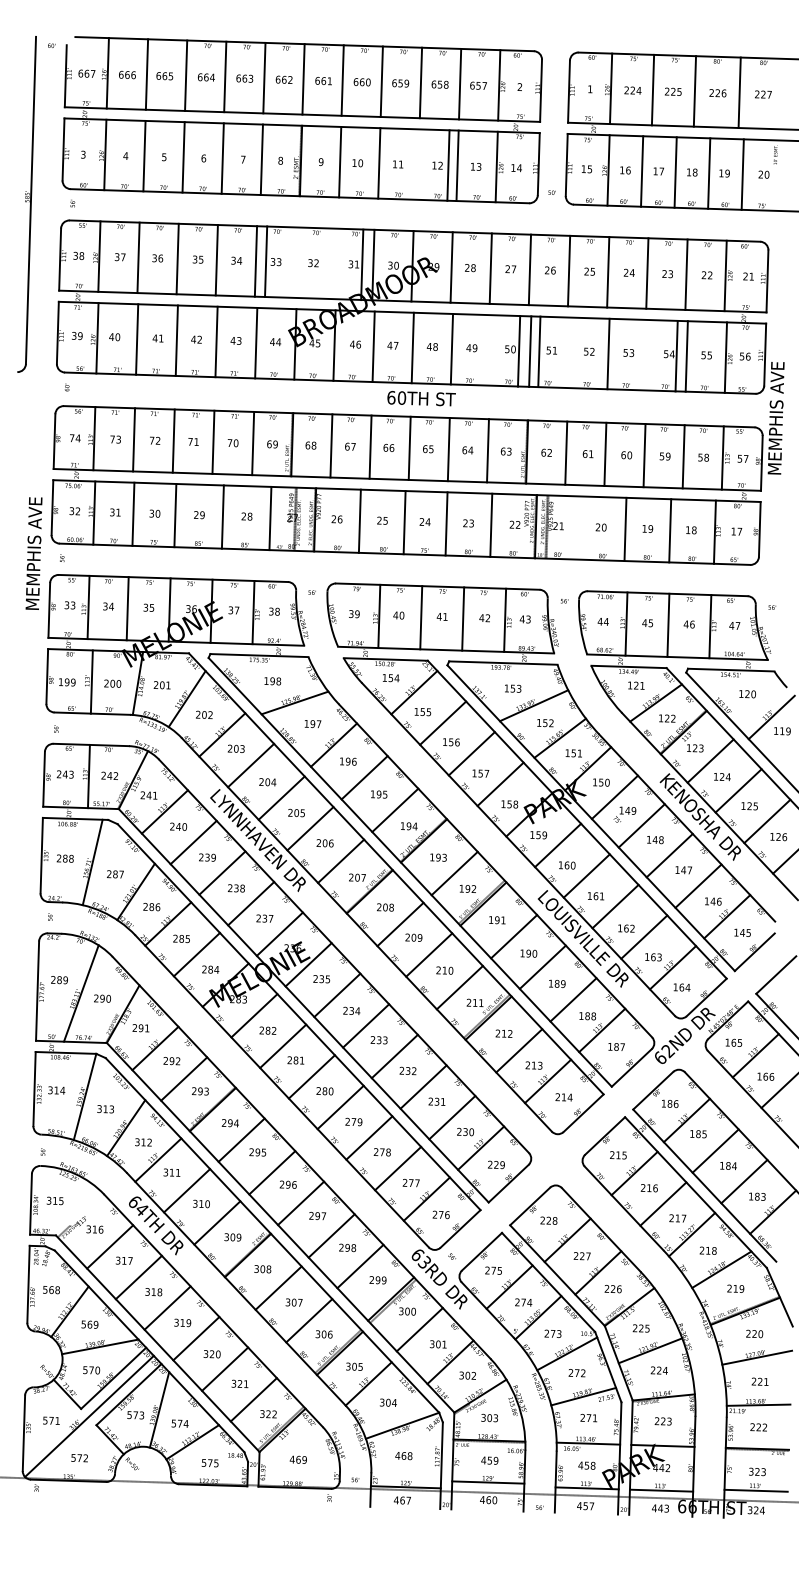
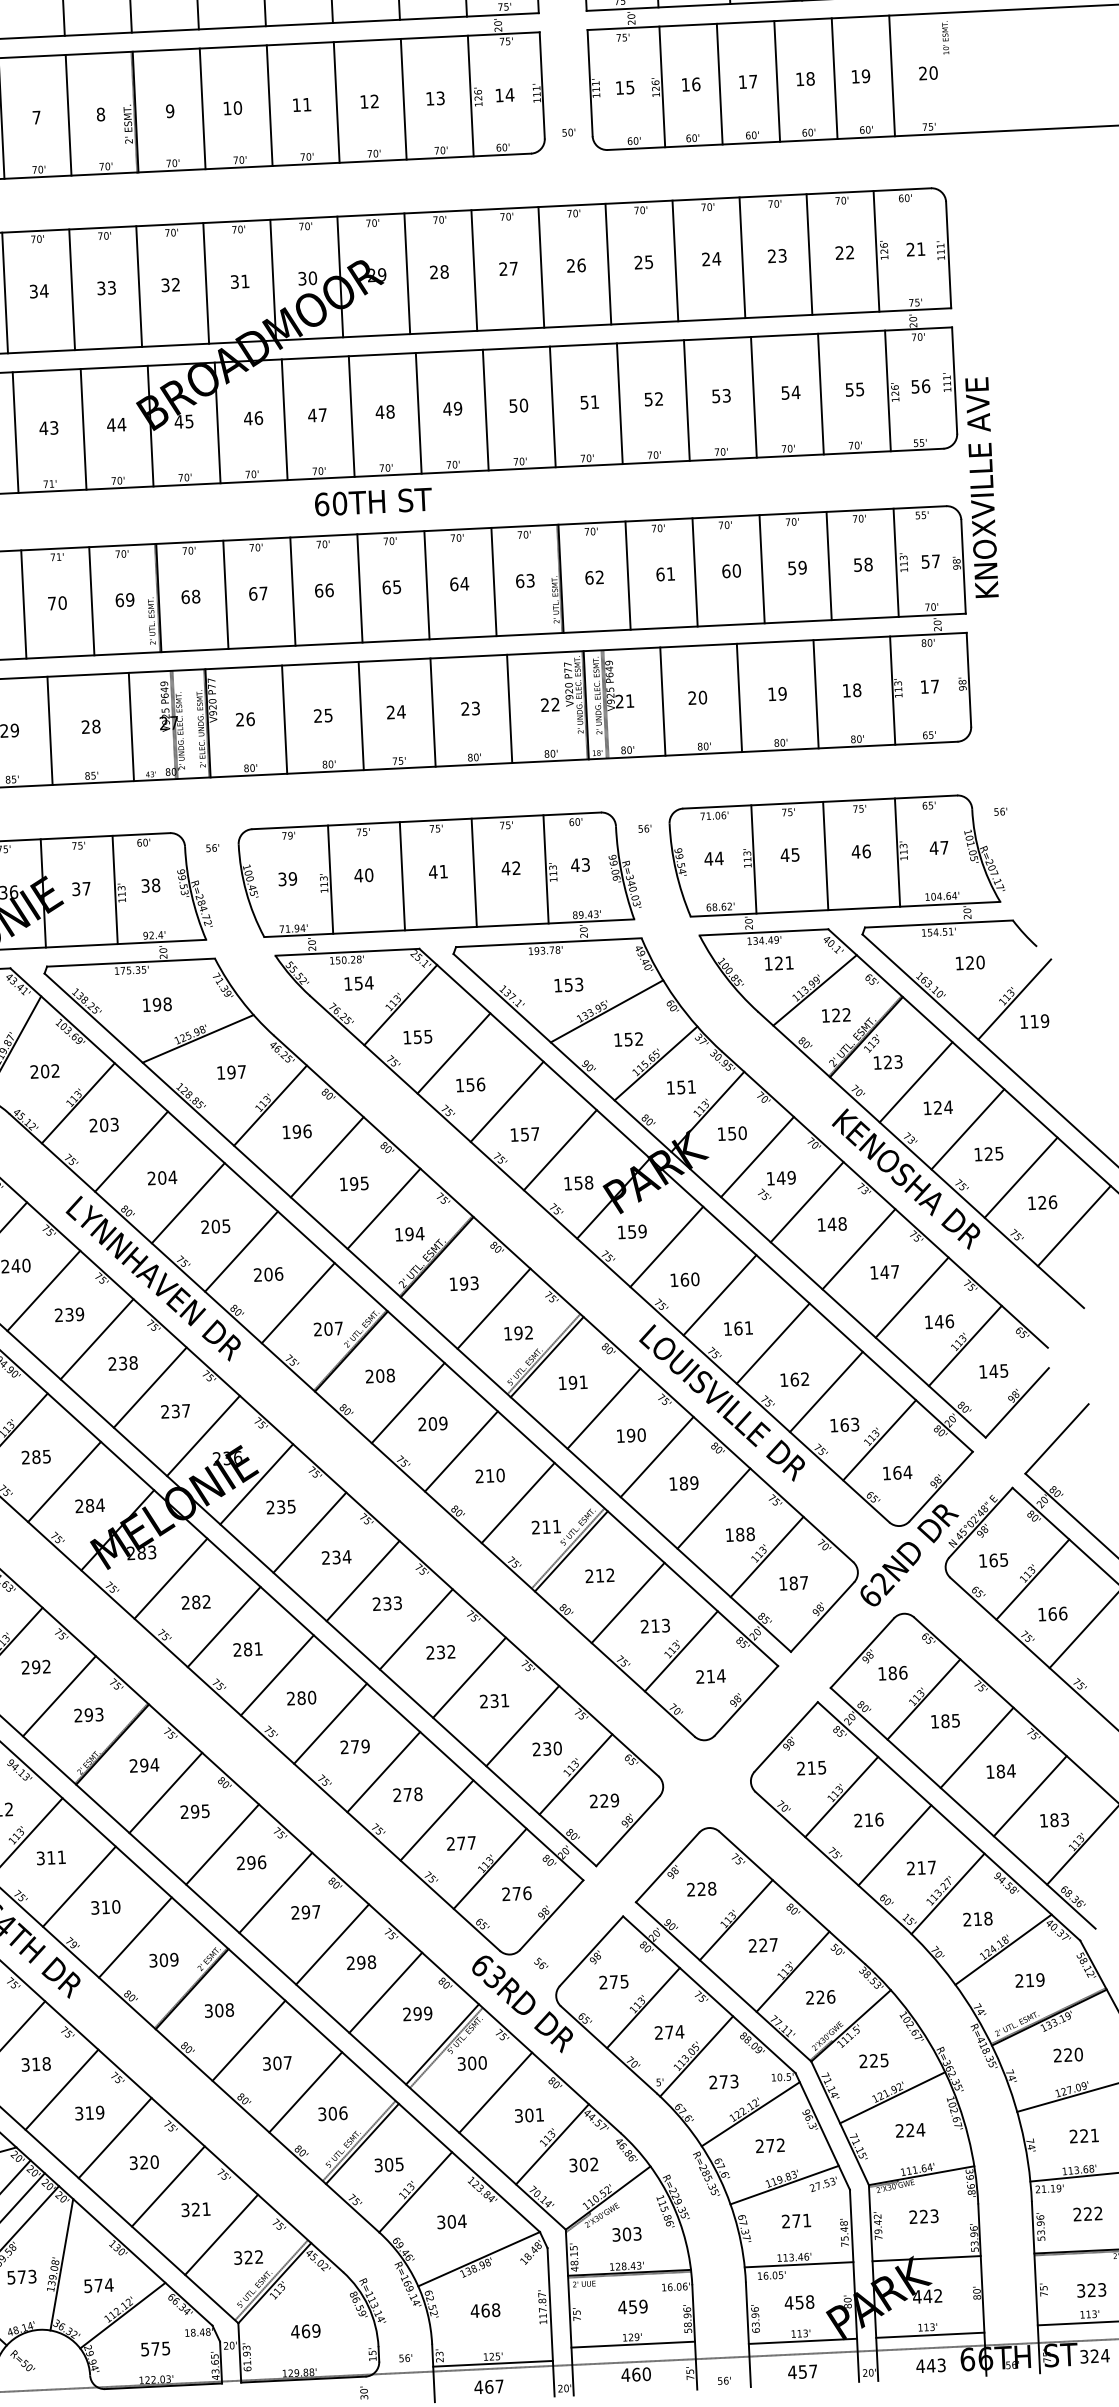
line: (448, 165) -> (336, 102), moved
line: (266, 261) -> (139, 286), moved
line: (362, 264) -> (206, 282), moved
line: (519, 351) -> (486, 410), moved
line: (539, 351) -> (620, 403), moved
line: (676, 356) -> (753, 397), moved
text: (775, 418) -> (980, 488), MEMPHIS AVE -> KNOXVILLE AVE
line: (580, 527) -> (662, 700), added

